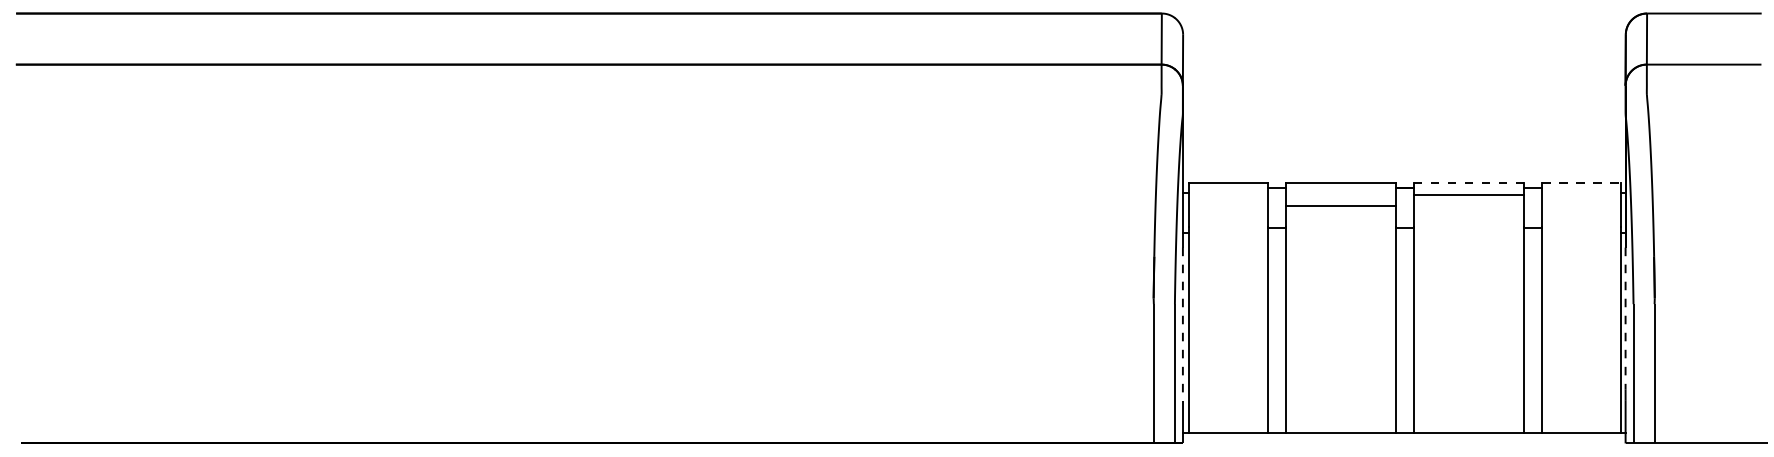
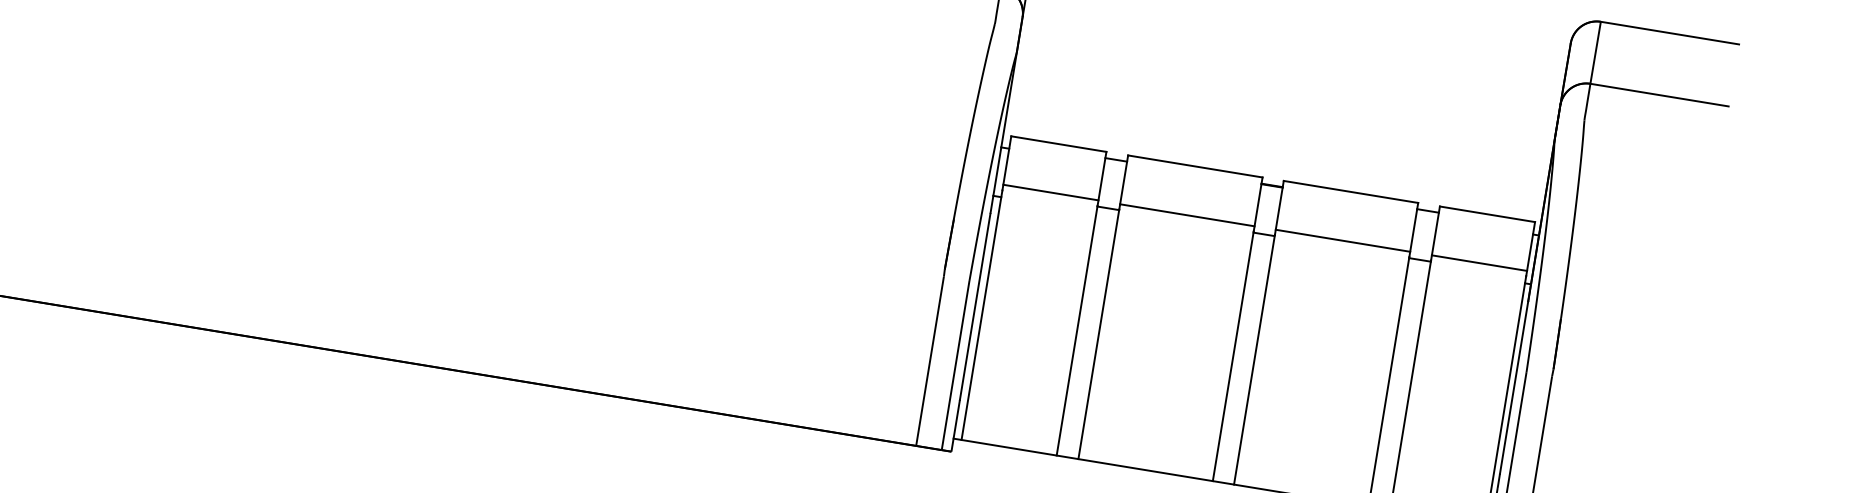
line: (1469, 182) -> (1351, 191), dashed -> solid
line: (1581, 182) -> (1487, 213), dashed -> solid
line: (1468, 194) -> (1342, 240), moved
line: (1340, 205) -> (1186, 214), moved
line: (1228, 222) -> (1050, 192), added
line: (1581, 222) -> (1479, 262), added
line: (1625, 318) -> (1513, 387), dashed -> solid
line: (1182, 324) -> (974, 307), dashed -> solid

